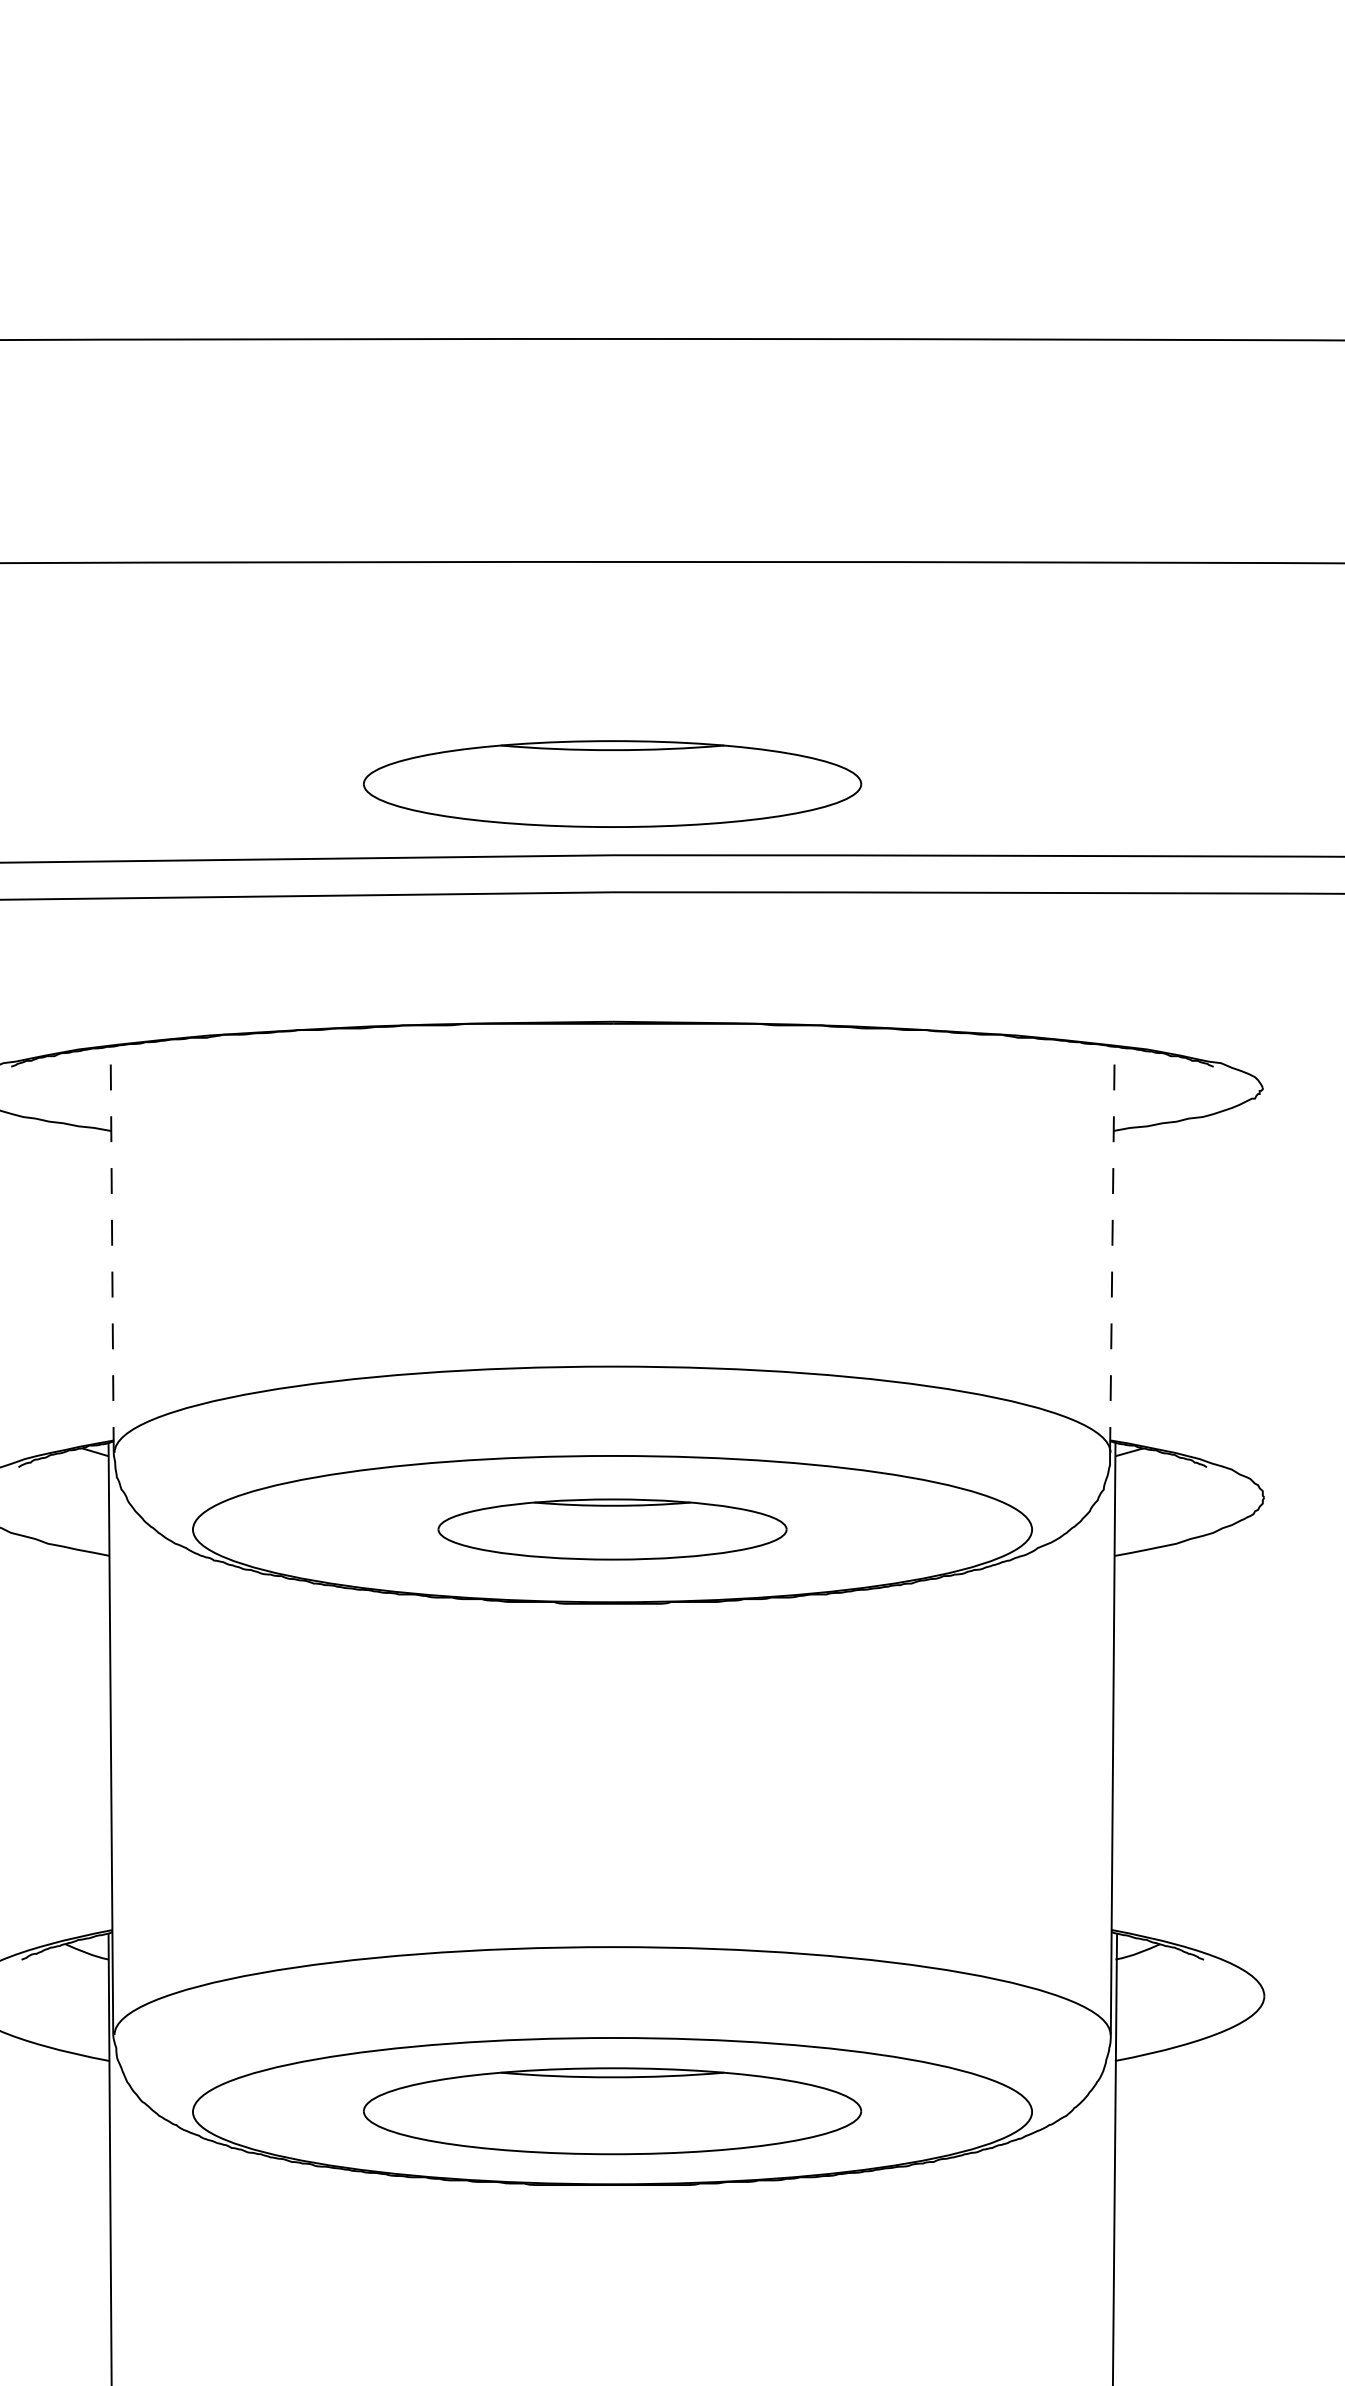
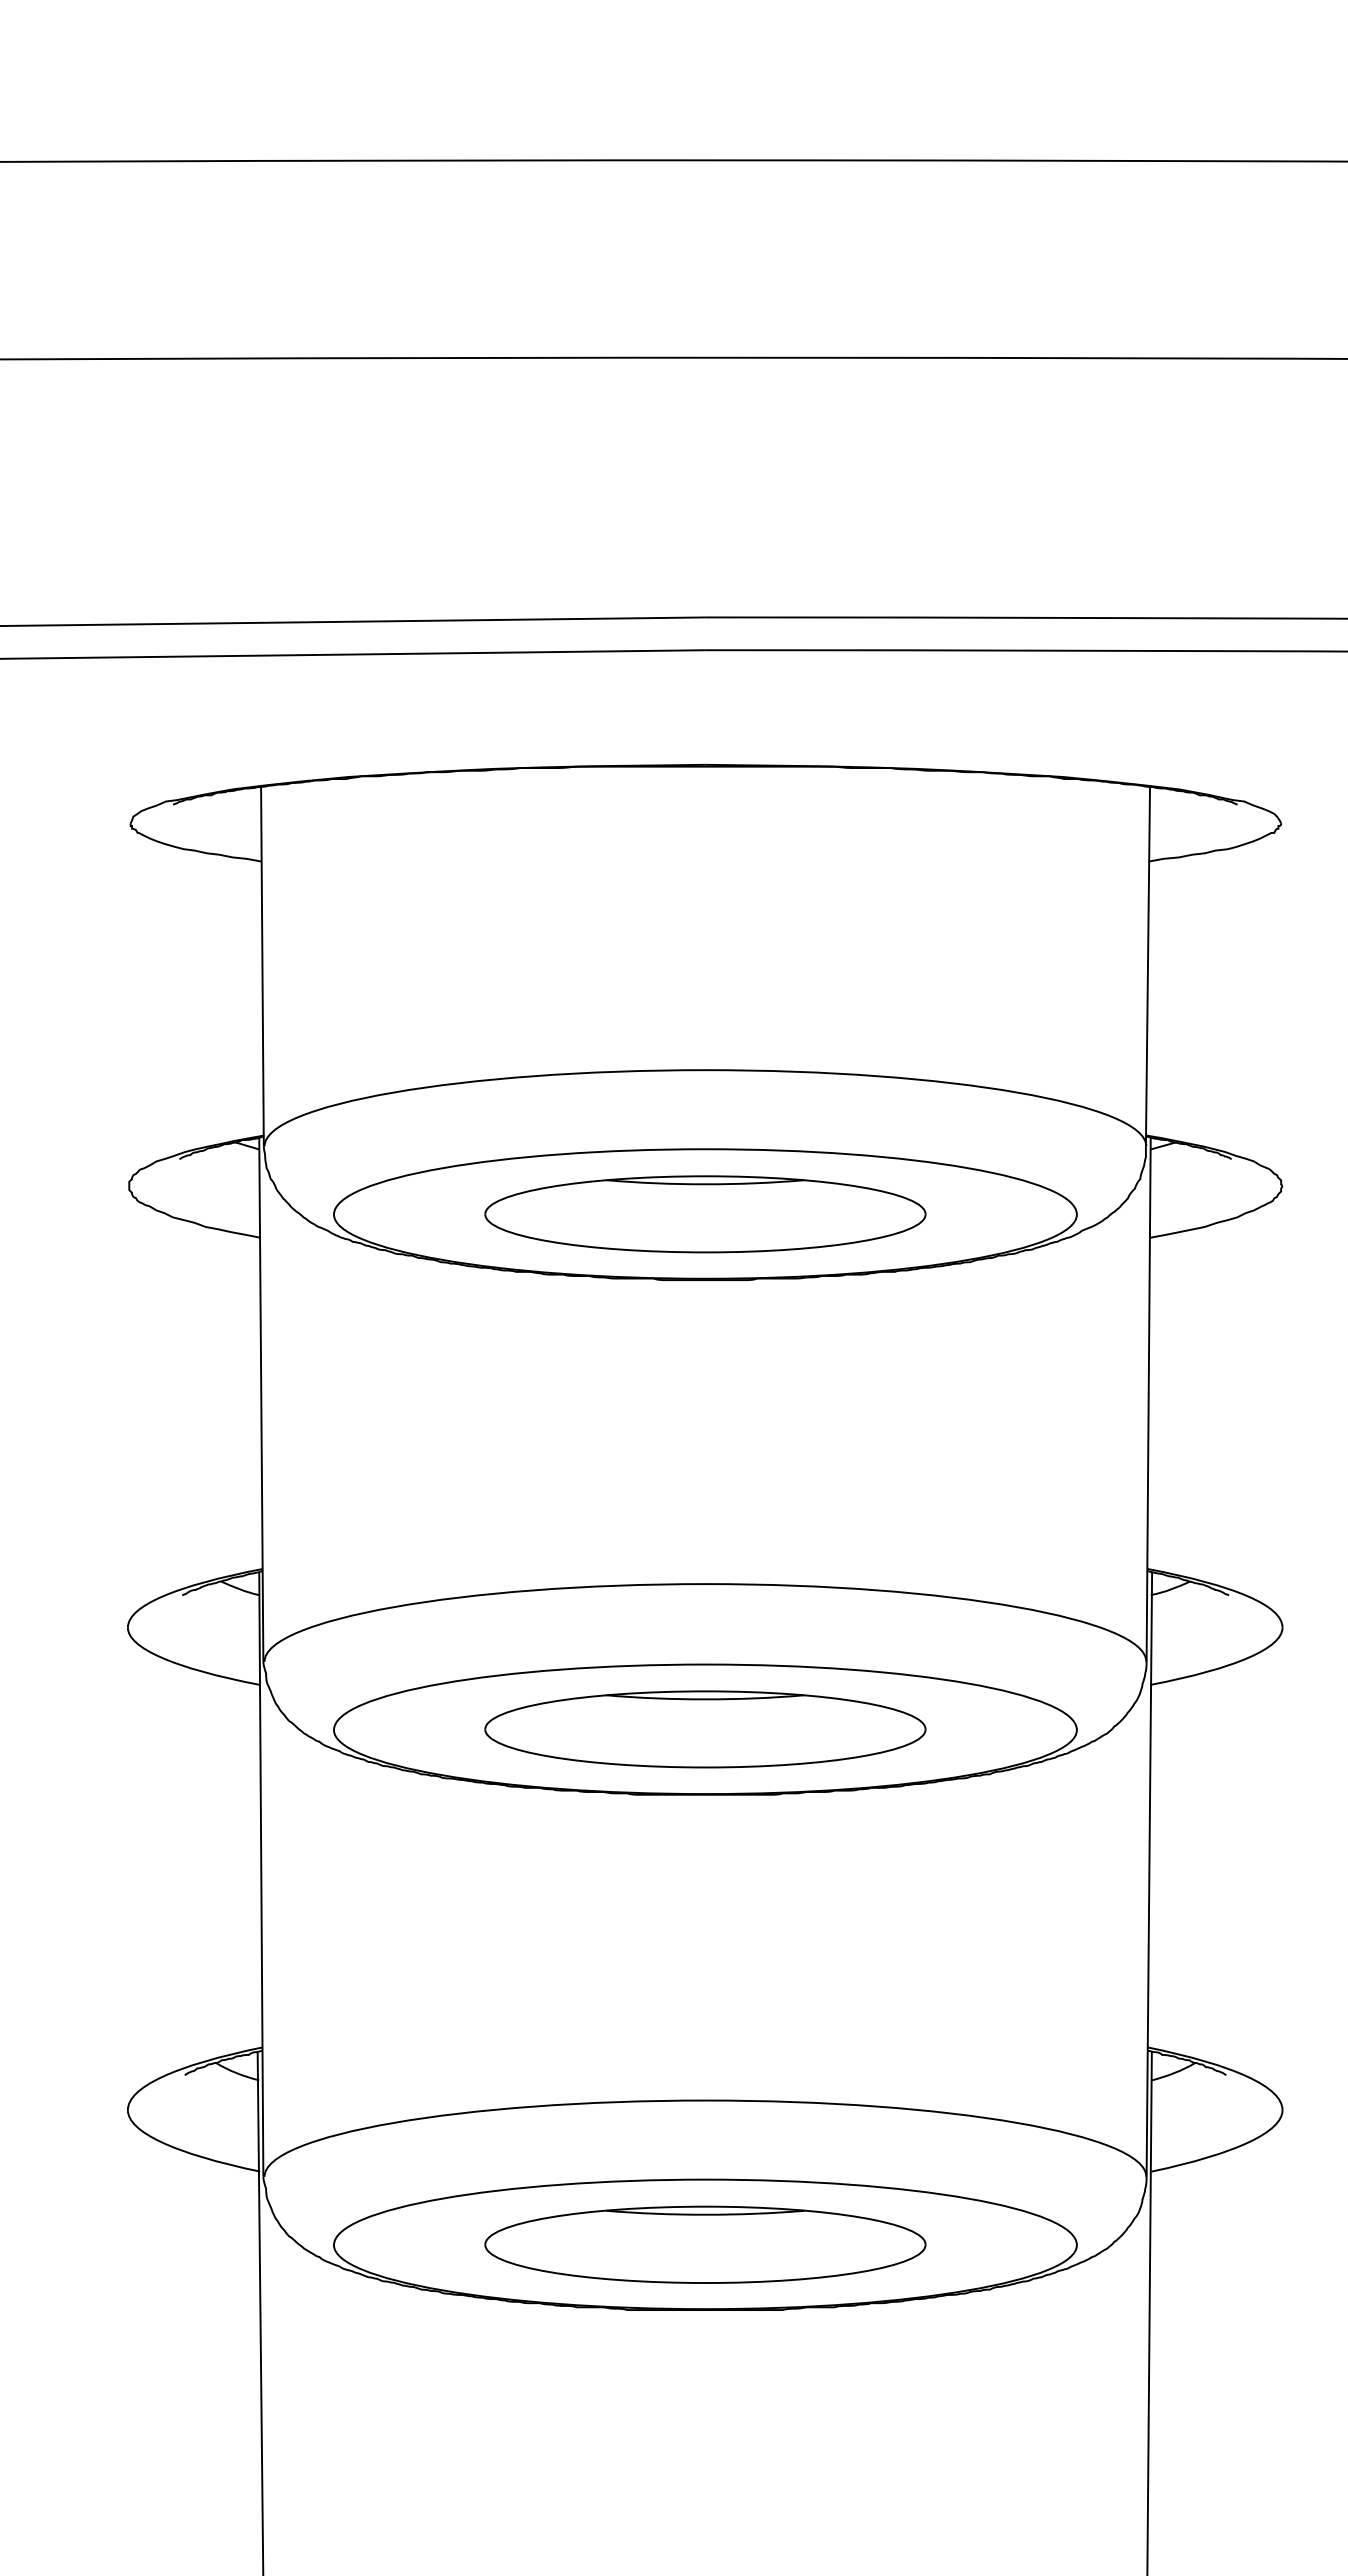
part: (612, 784) -> (705, 554), removed
line: (112, 1249) -> (262, 966), dashed -> solid
line: (1111, 1249) -> (1147, 966), dashed -> solid
part: (612, 1529) -> (705, 1214), size x1.43

